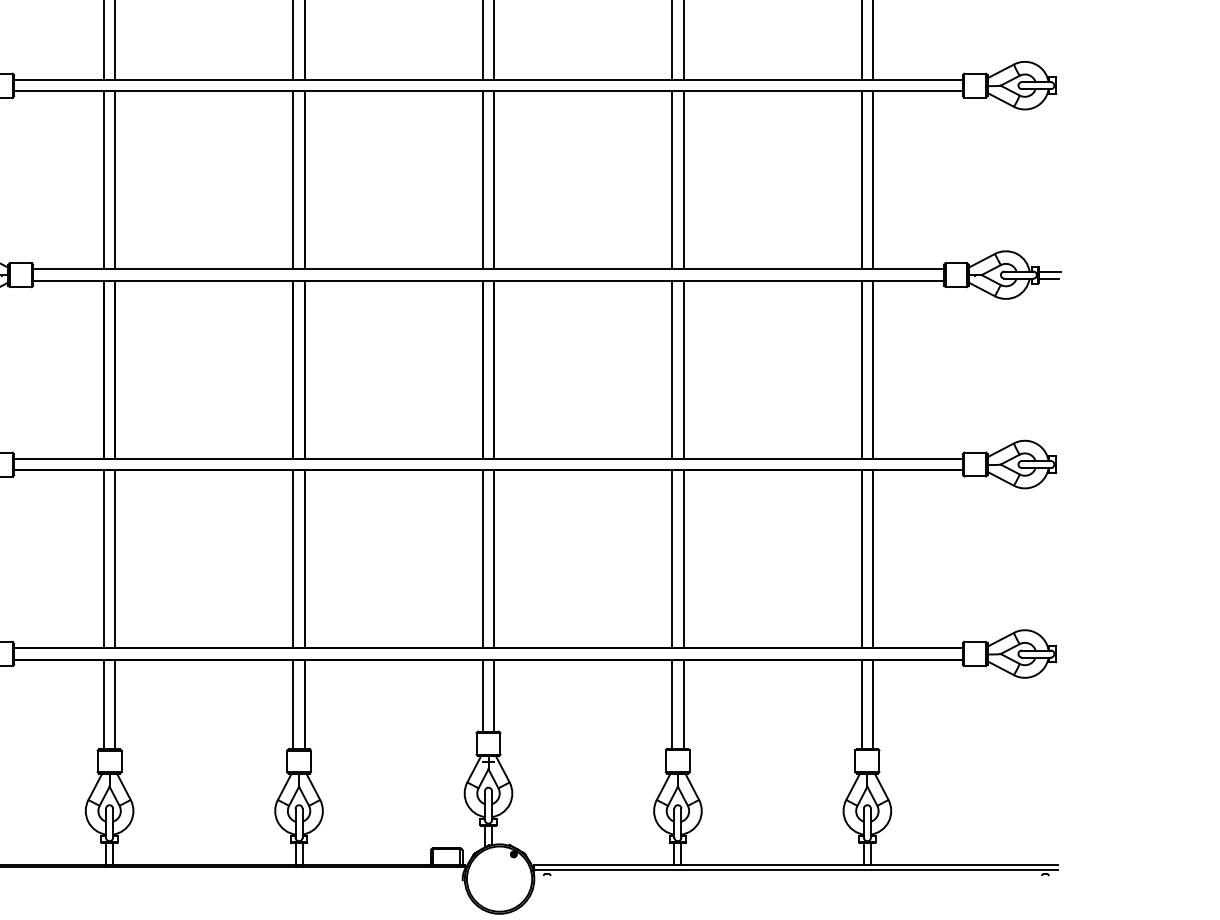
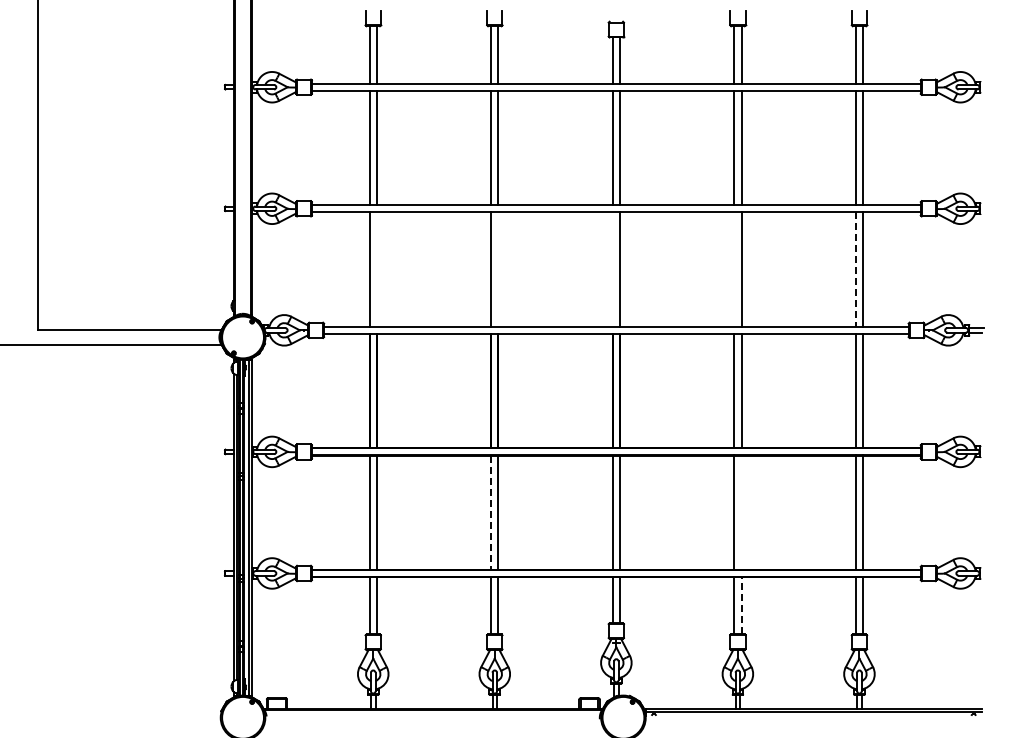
line: (114, 180) -> (376, 269), removed
line: (304, 180) -> (498, 269), removed
line: (482, 180) -> (612, 269), removed
line: (672, 180) -> (734, 269), removed
line: (861, 181) -> (855, 270), solid -> dashed
line: (683, 559) -> (741, 512), removed
line: (293, 560) -> (491, 513), solid -> dashed
line: (683, 703) -> (741, 605), solid -> dashed

